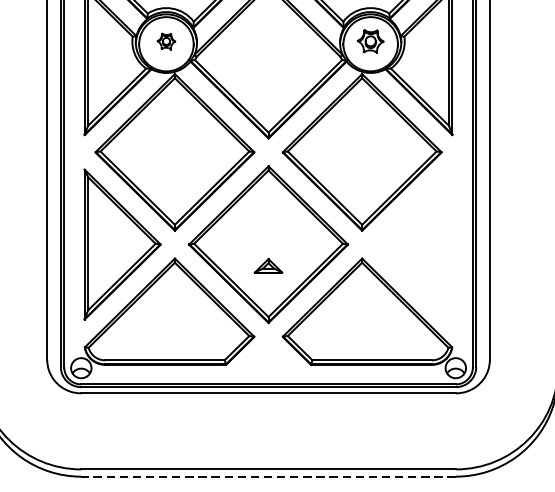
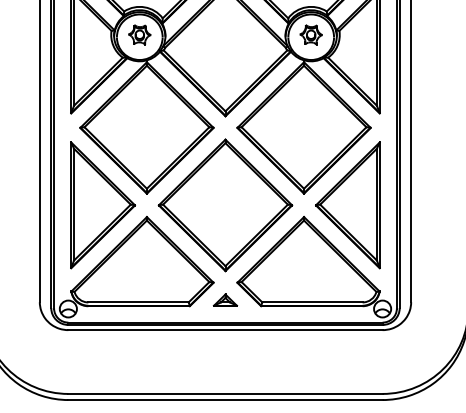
part: (166, 40) -> (139, 34), size x1.43
part: (413, 244) -> (347, 205), added
part: (268, 265) -> (225, 299), moved
line: (268, 477) -> (225, 400), dashed -> solid

